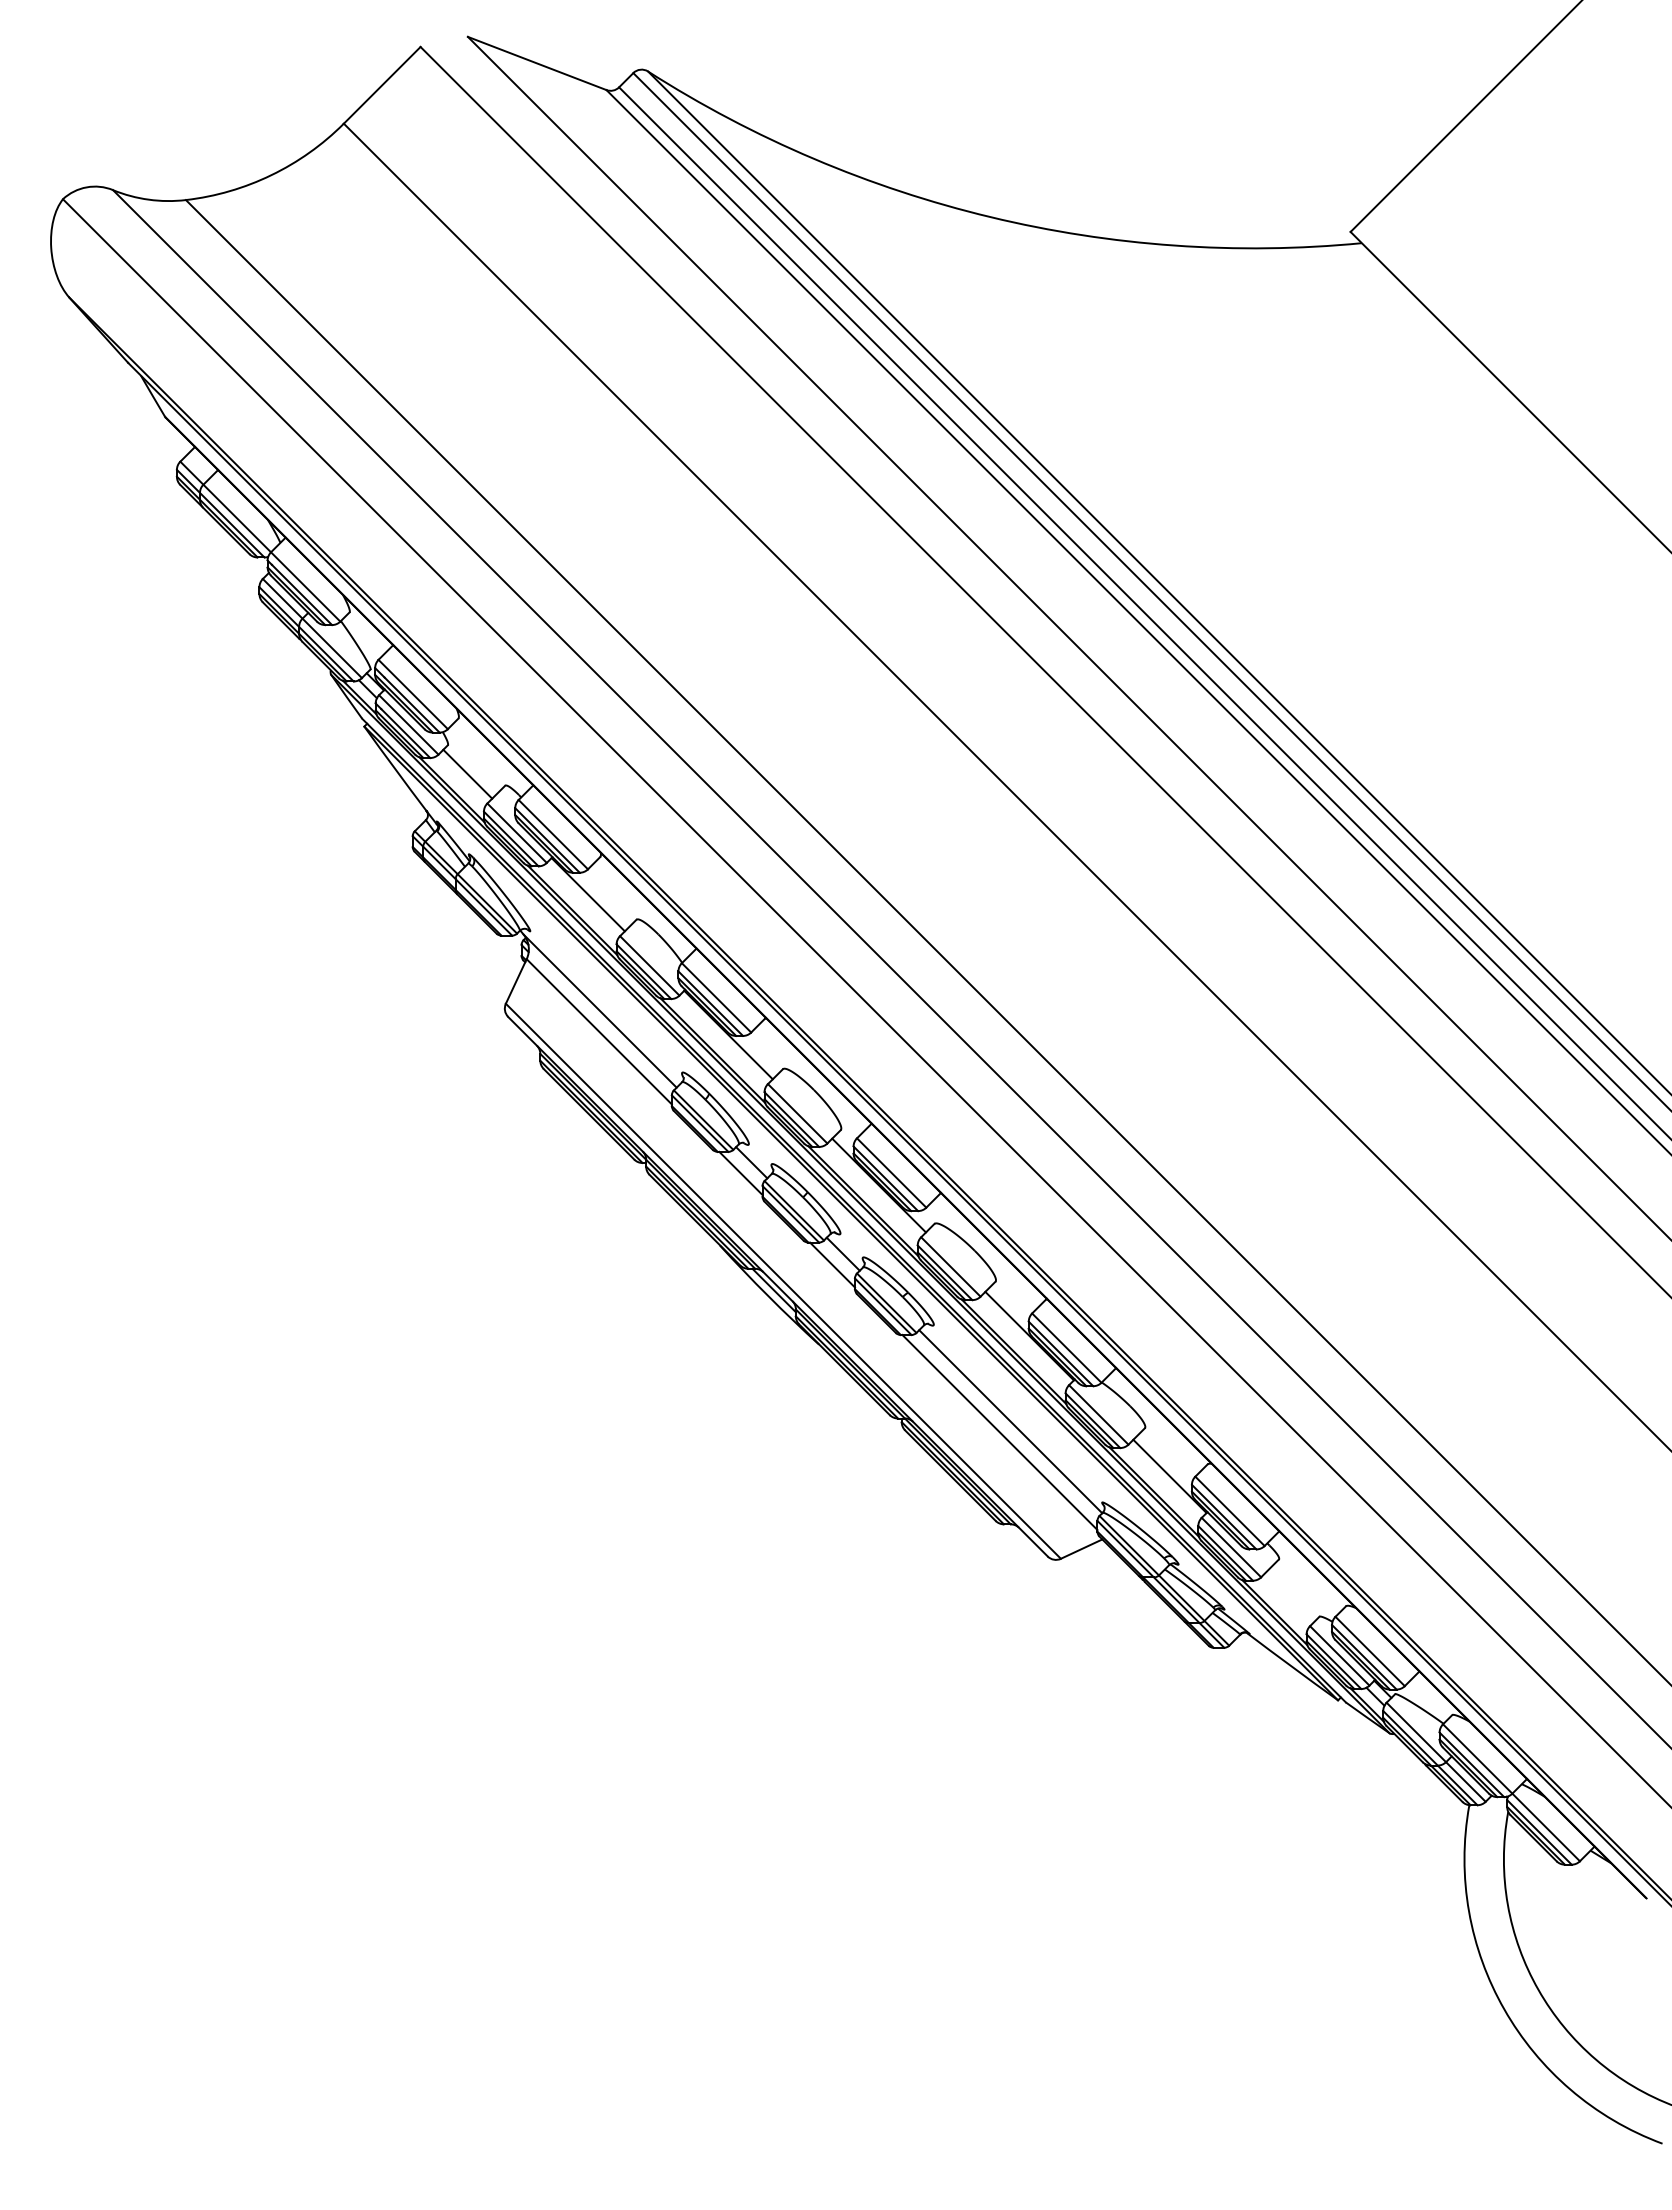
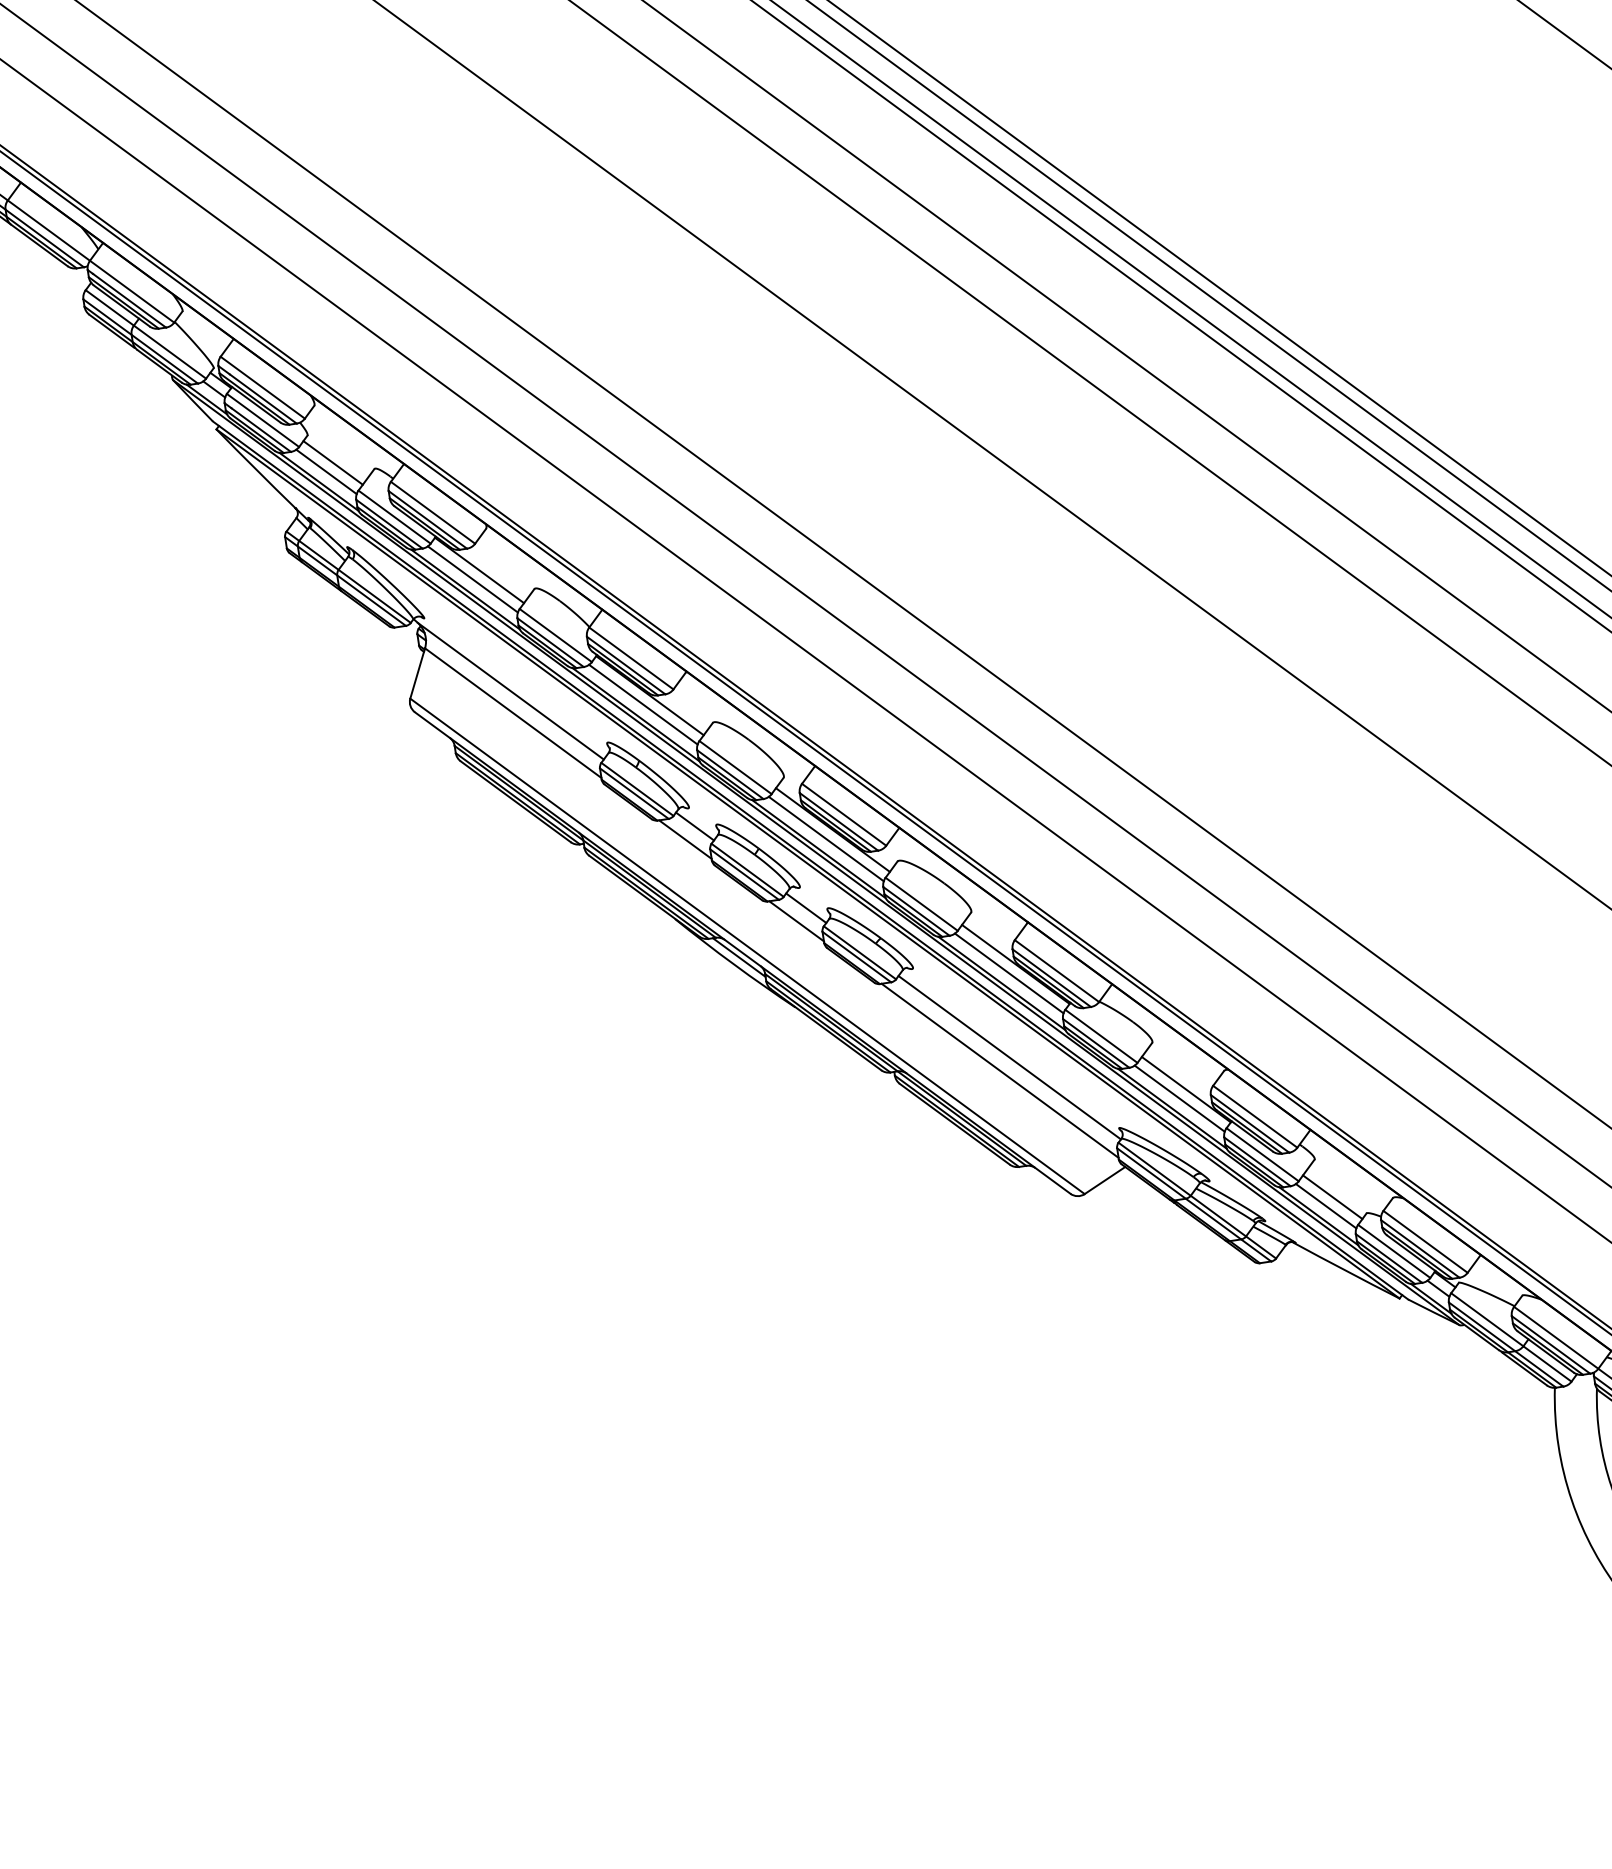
line: (460, 781) -> (326, 471), added
line: (580, 902) -> (472, 579), added
line: (720, 1042) -> (642, 704), added
line: (871, 1192) -> (826, 838), added
line: (1021, 1343) -> (1008, 973), added
line: (1162, 1483) -> (1179, 1098), added
line: (1289, 1596) -> (1331, 1196), added
line: (1282, 1604) -> (1325, 1206), added

